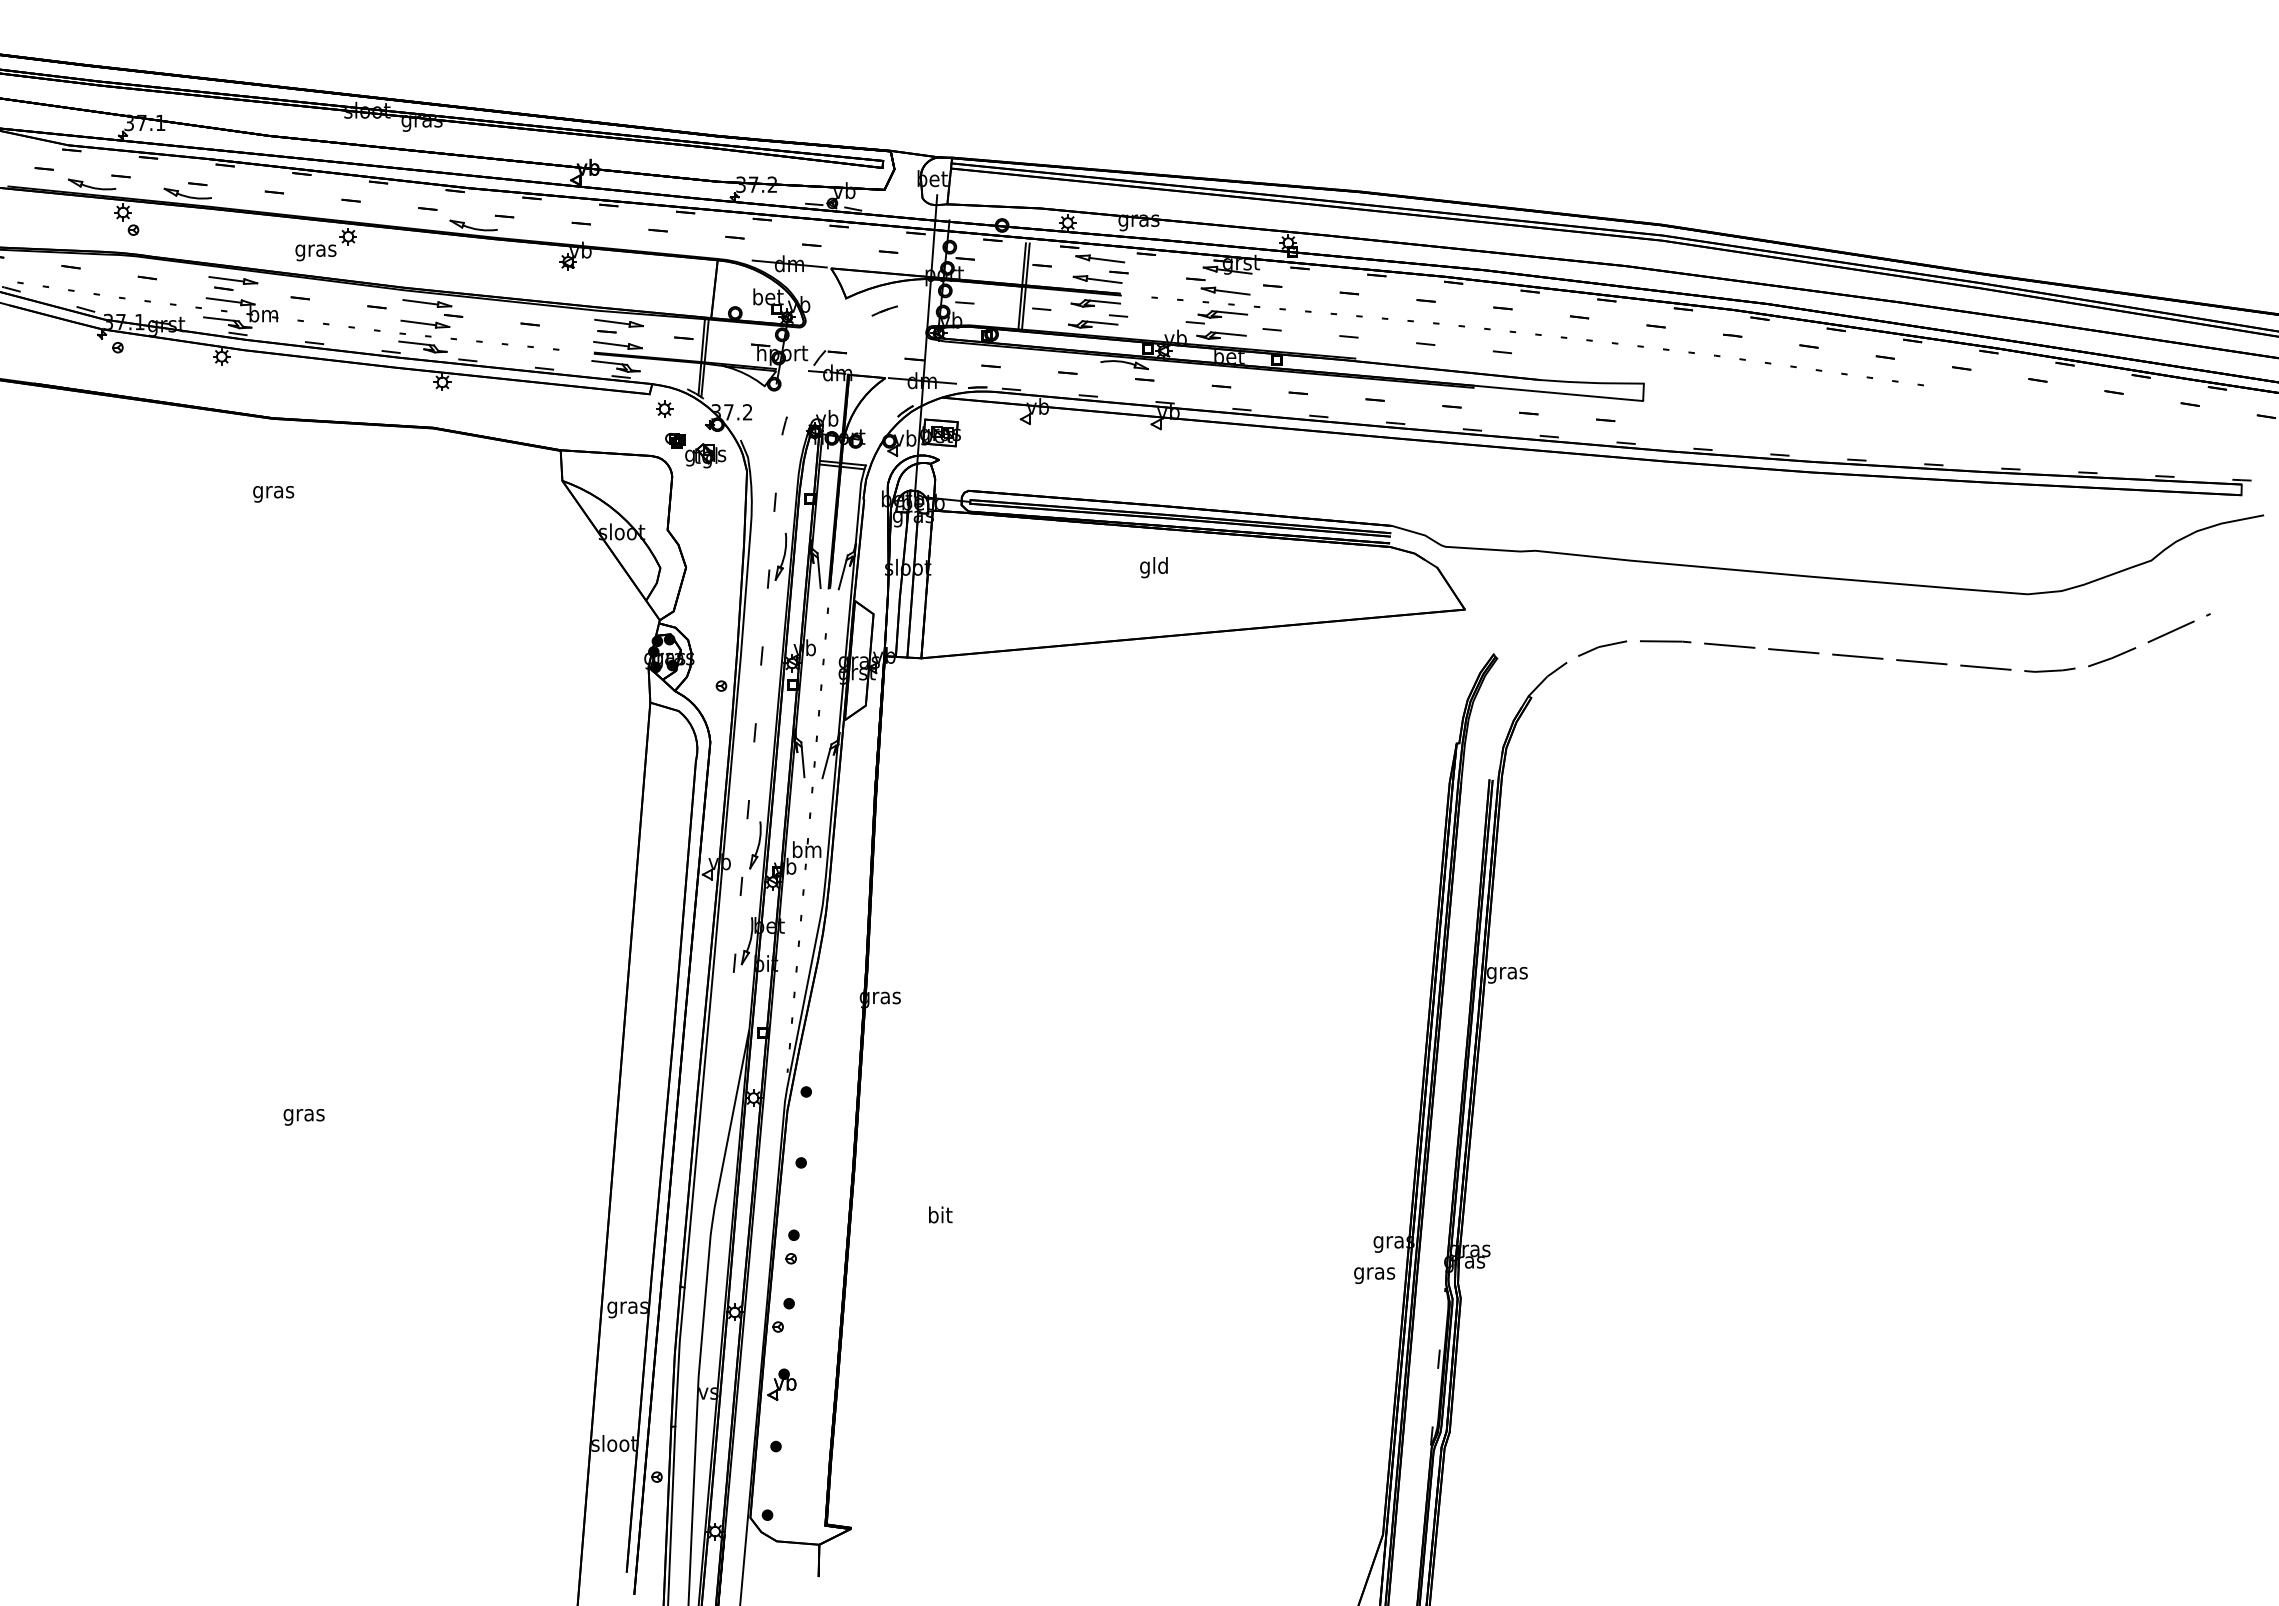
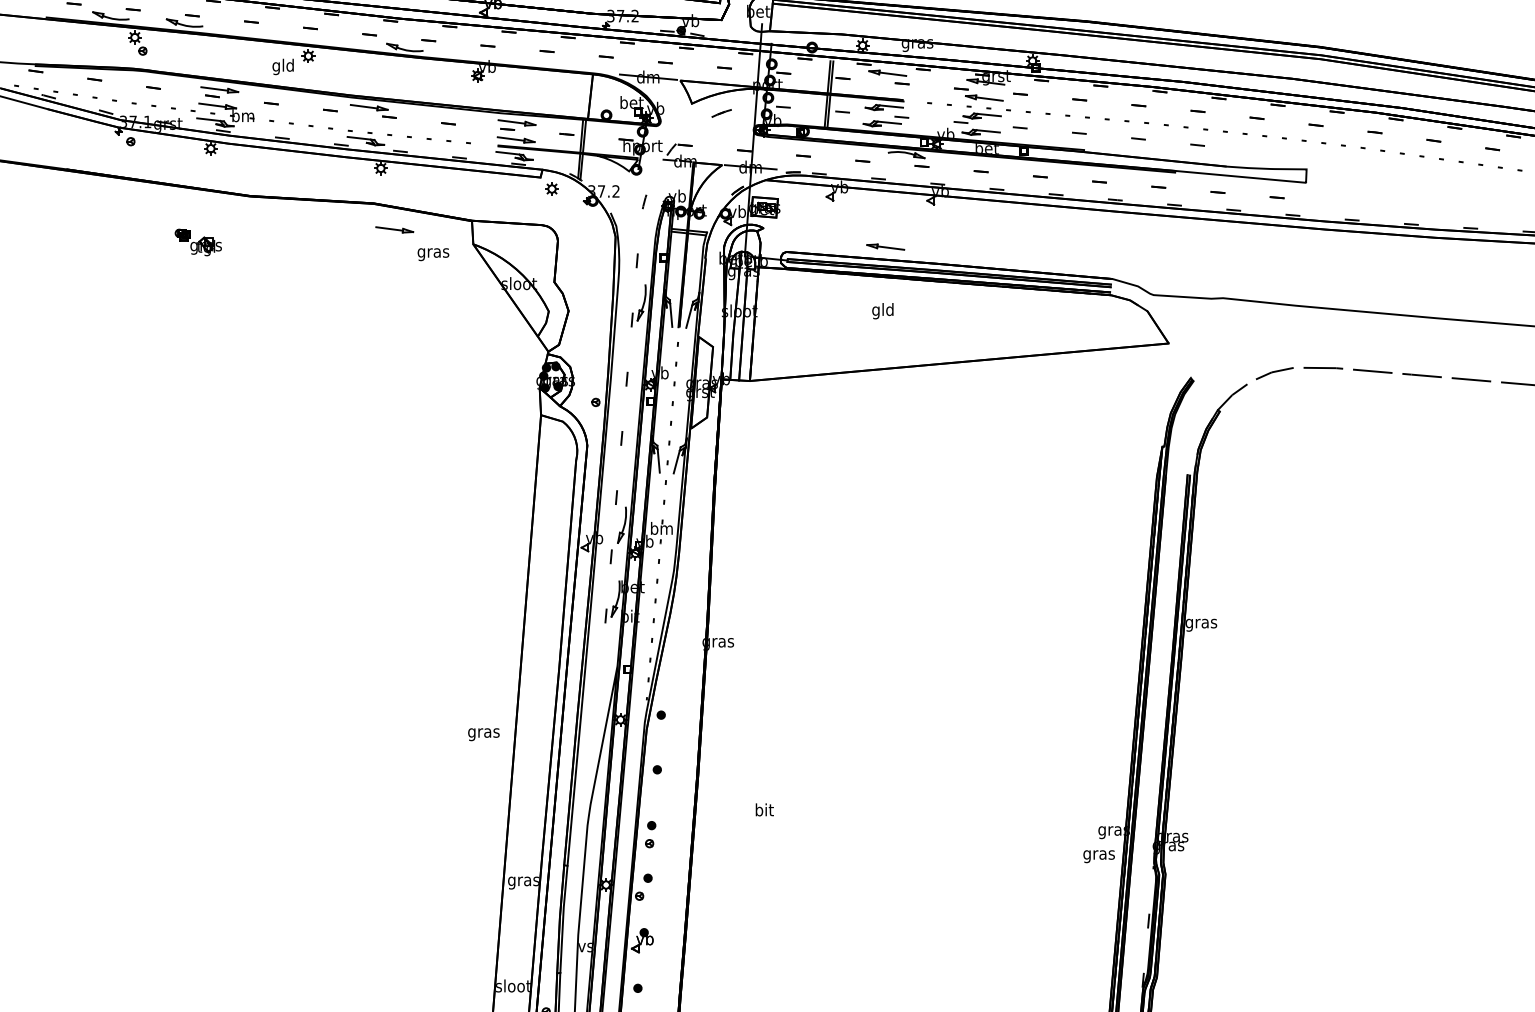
text: (315, 250) -> (283, 66), gras -> gld
part: (1097, 279) -> (885, 247), moved
part: (425, 323) -> (394, 229), moved
part: (695, 450) -> (198, 242), moved
text: (273, 494) -> (433, 254), moved
text: (1153, 567) -> (882, 311), moved
text: (303, 1117) -> (483, 734), moved

